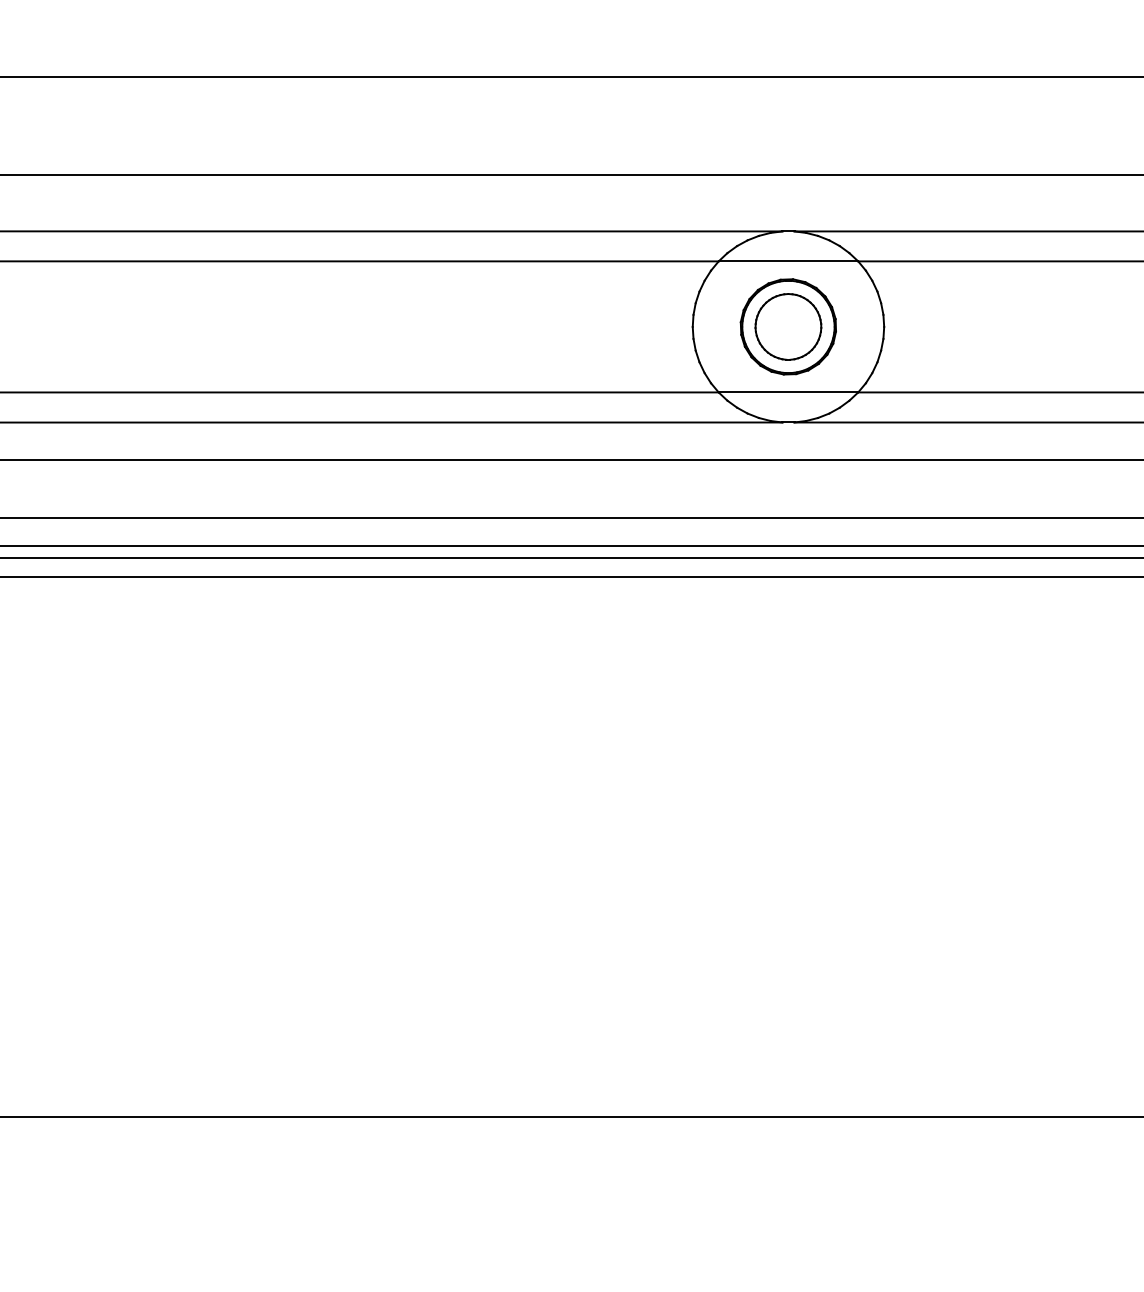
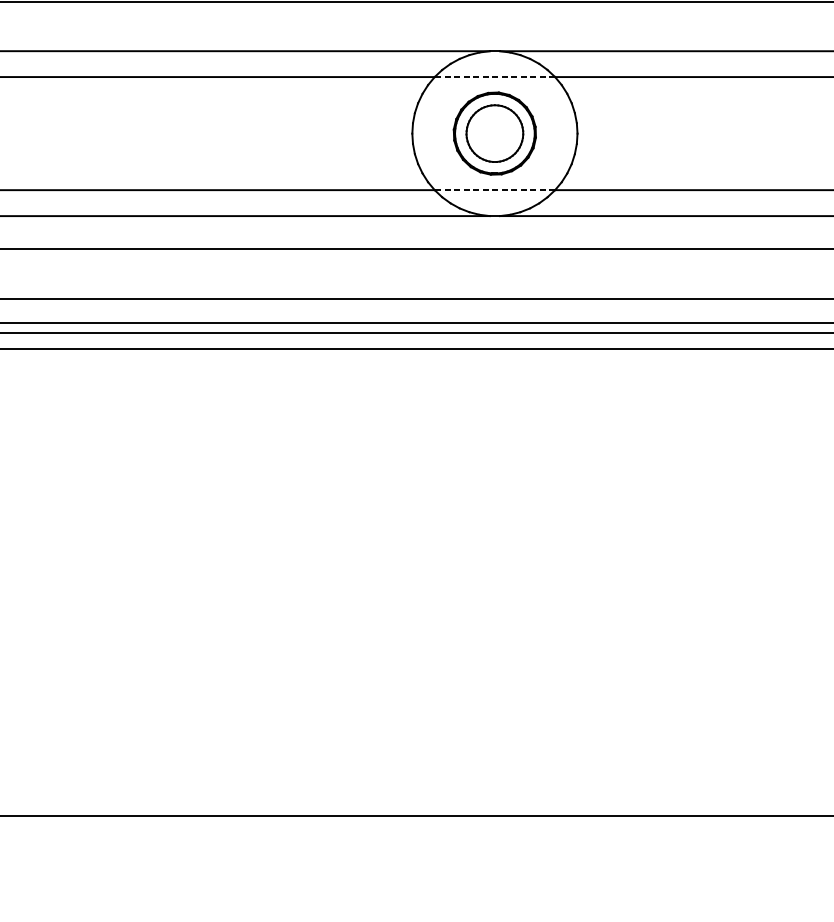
line: (788, 261) -> (494, 77), solid -> dashed
line: (788, 392) -> (494, 190), solid -> dashed

